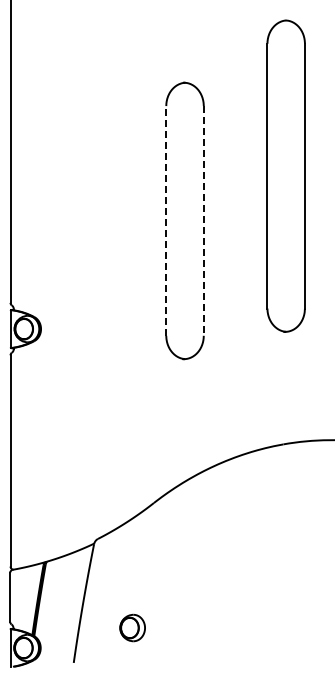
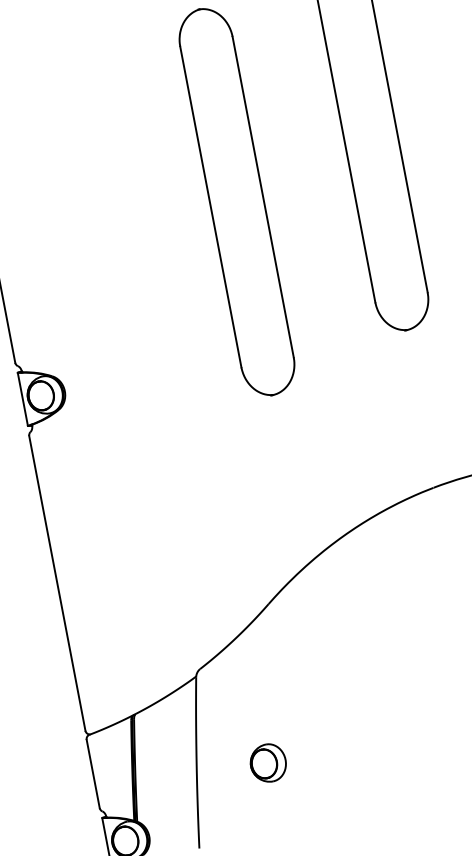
line: (166, 220) -> (211, 206), dashed -> solid
line: (203, 220) -> (262, 196), dashed -> solid
part: (132, 627) -> (267, 762), moved

